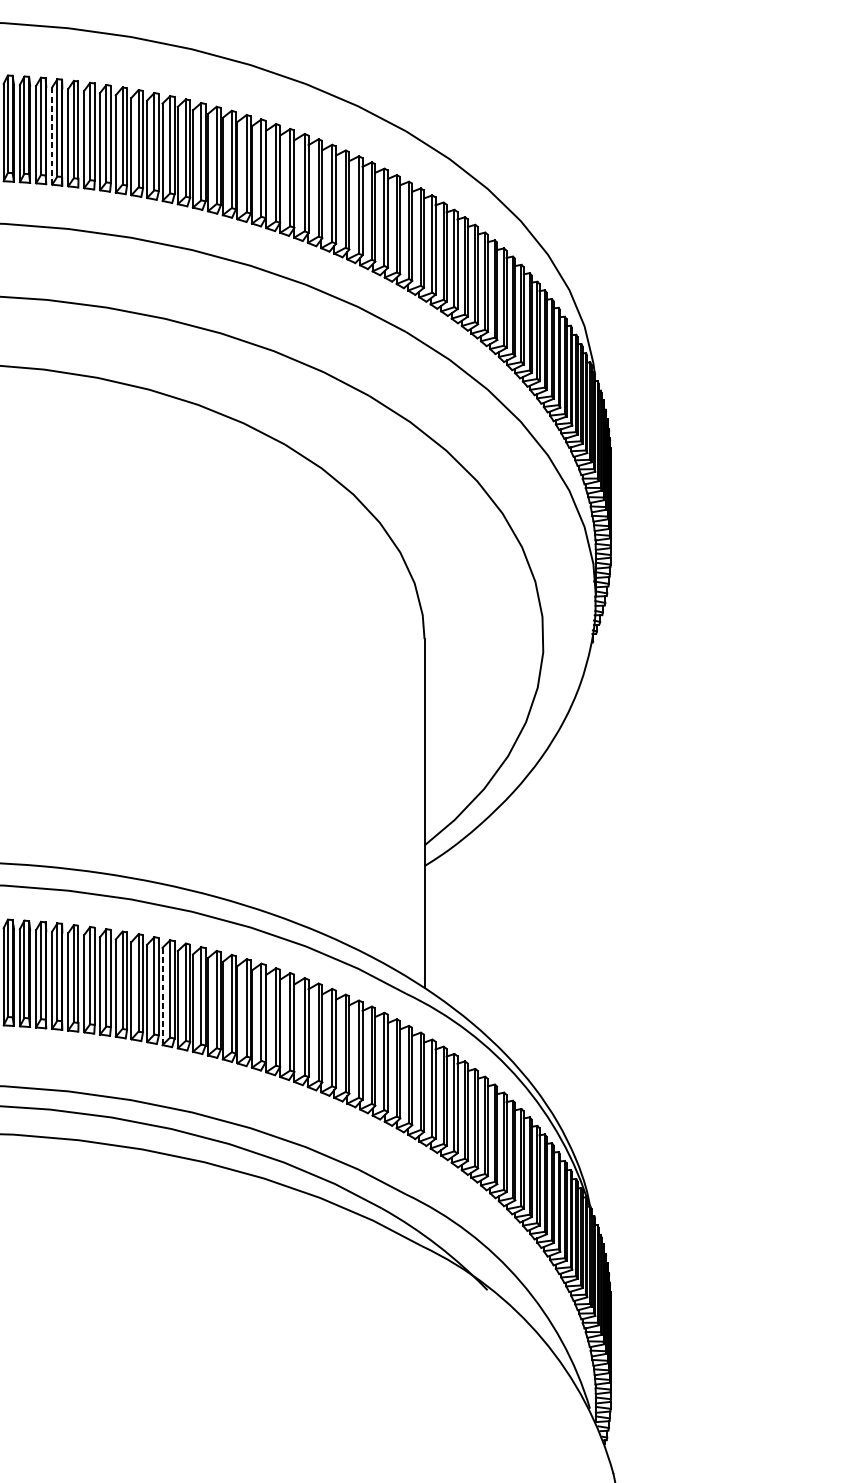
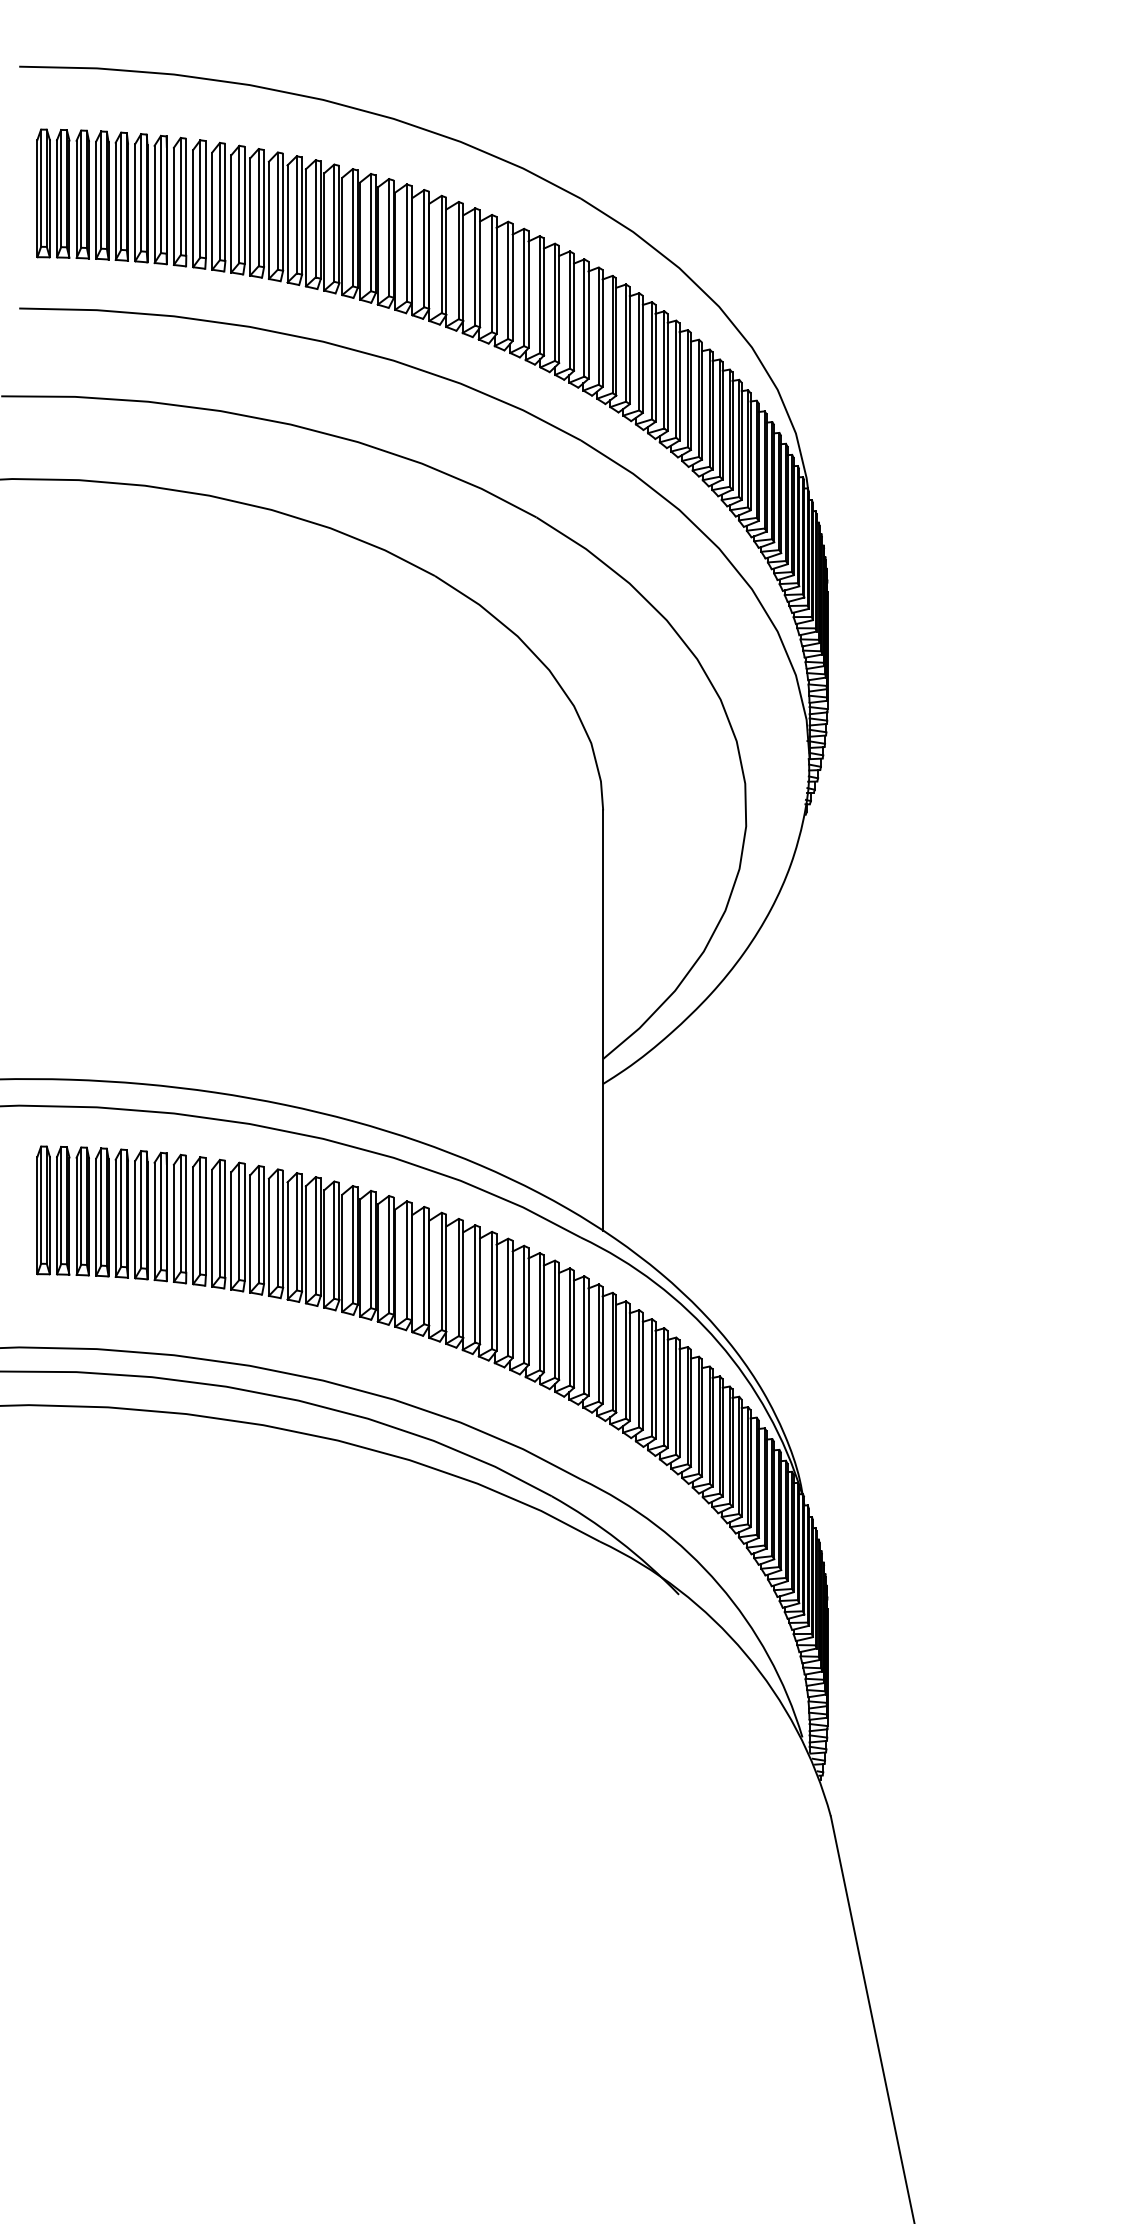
line: (52, 136) -> (154, 204), dashed -> solid
line: (162, 996) -> (287, 1240), dashed -> solid

